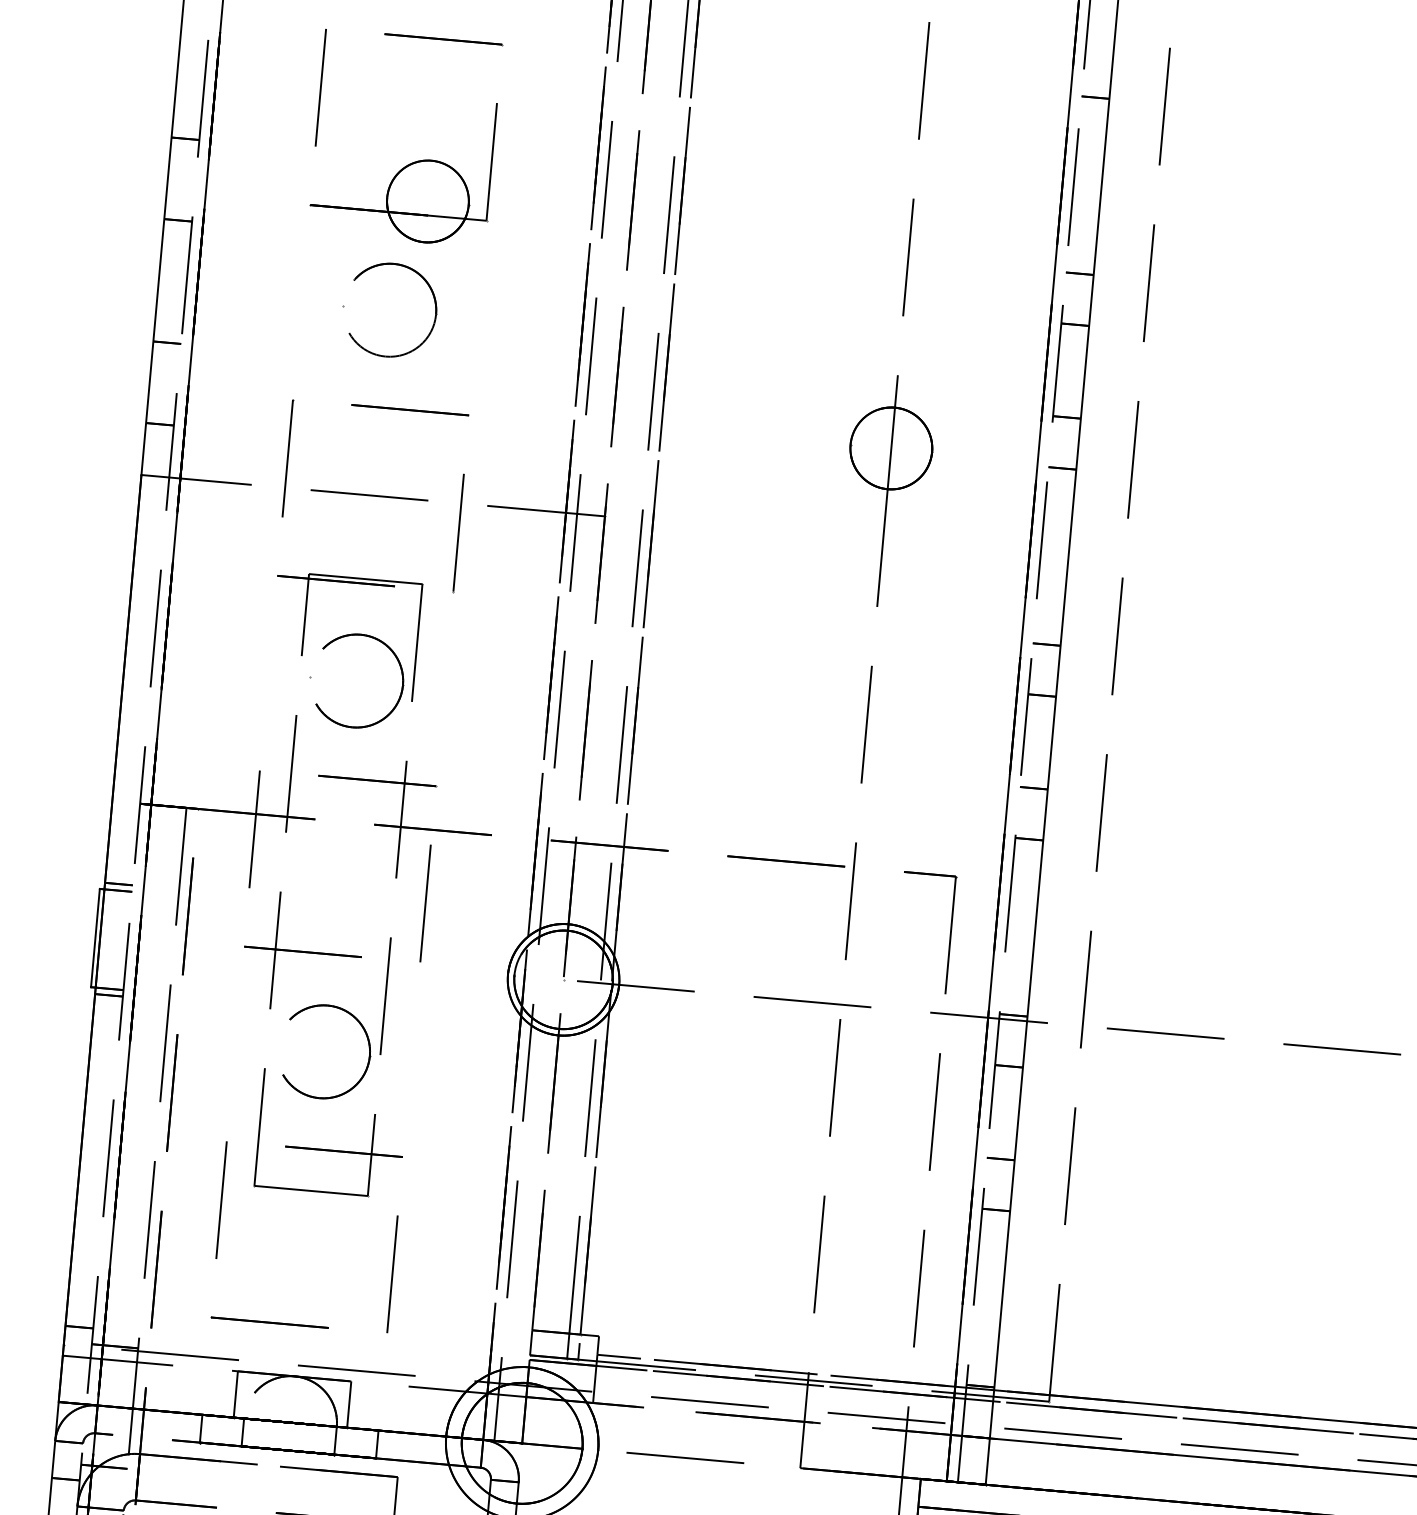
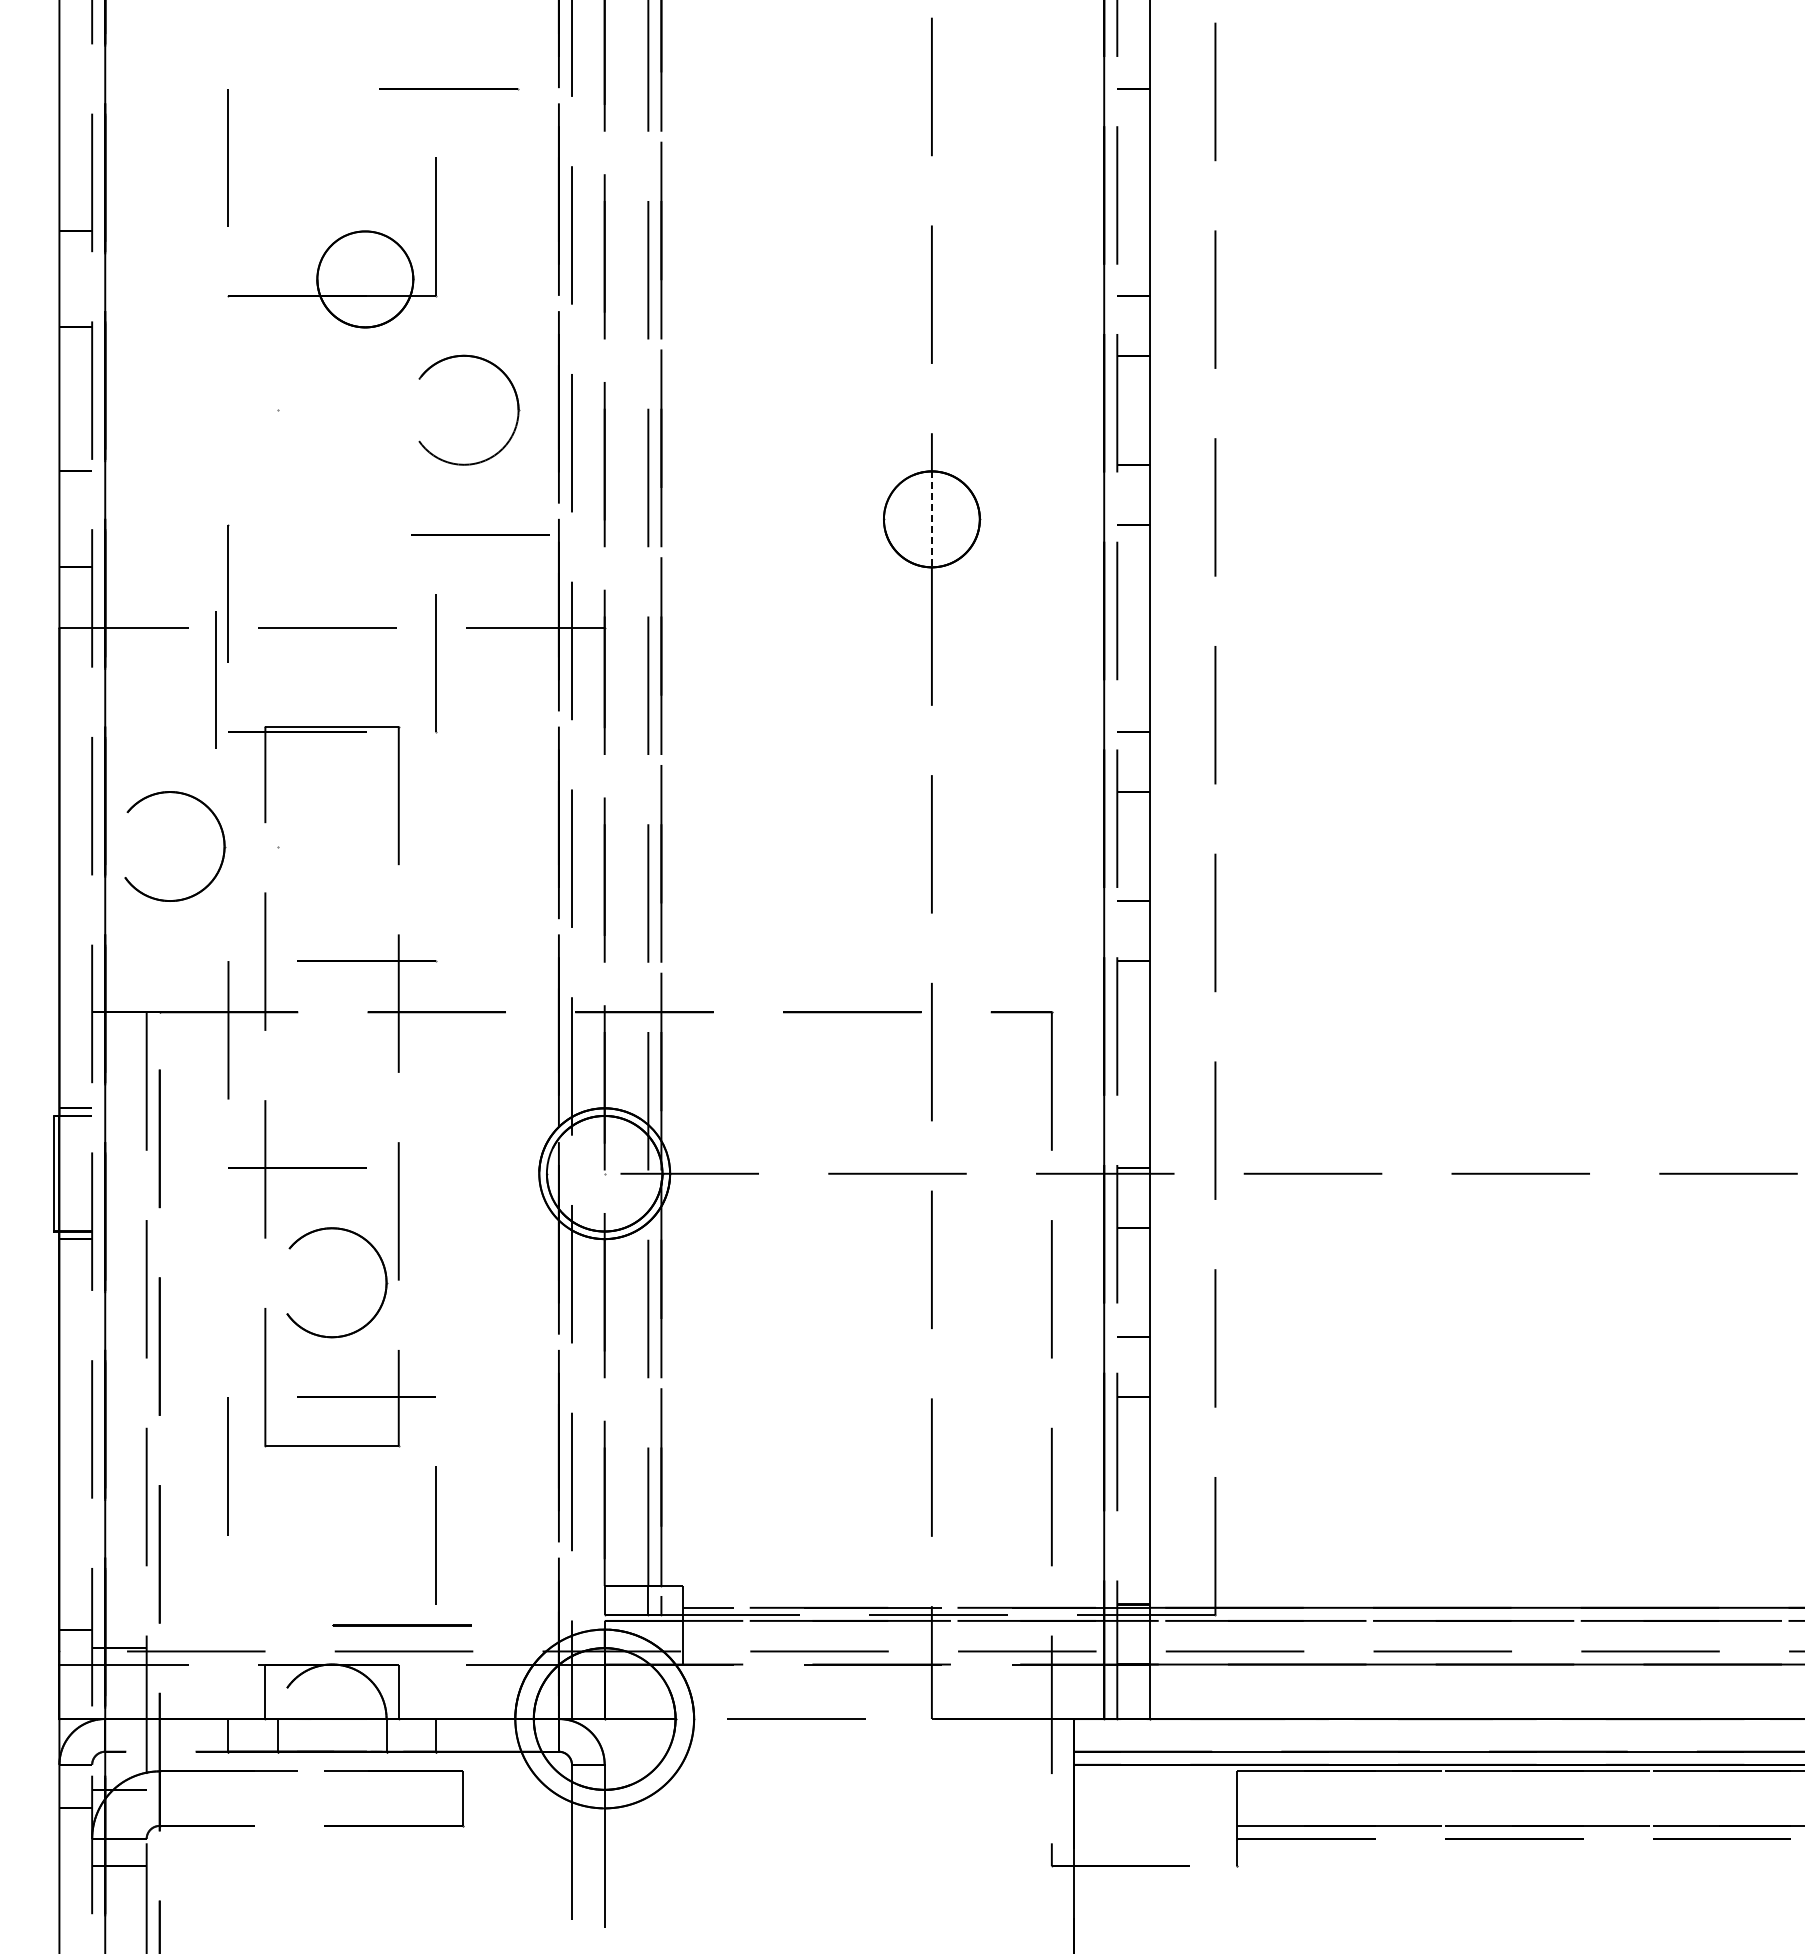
line: (444, 40) -> (449, 89), moved
part: (434, 306) -> (516, 401), moved
line: (410, 409) -> (480, 534), moved
line: (890, 448) -> (931, 519), solid -> dashed
line: (270, 530) -> (215, 679), added
part: (401, 677) -> (222, 837), moved
line: (425, 903) -> (435, 1098), removed
line: (268, 1322) -> (401, 1625), moved

